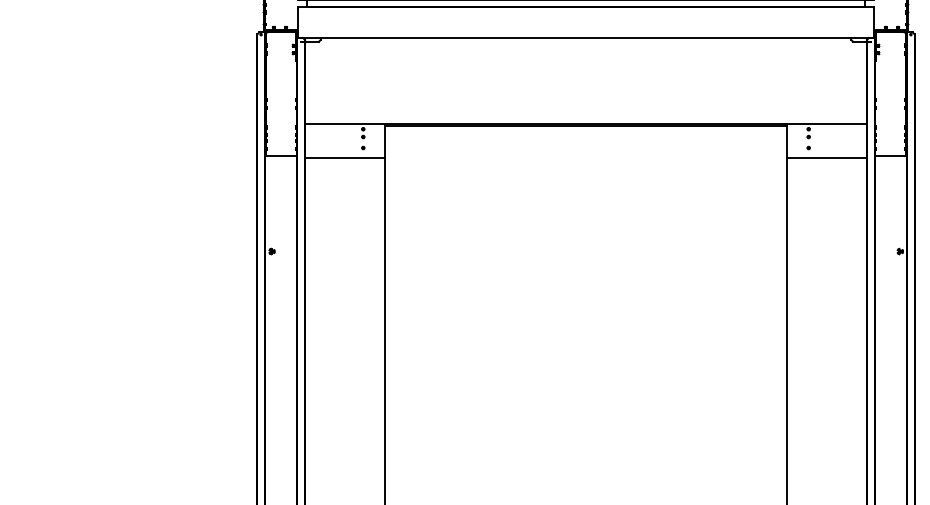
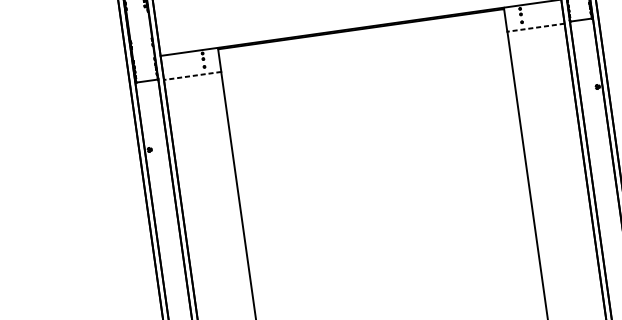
line: (344, 158) -> (192, 76), solid -> dashed
line: (826, 158) -> (535, 27), solid -> dashed

